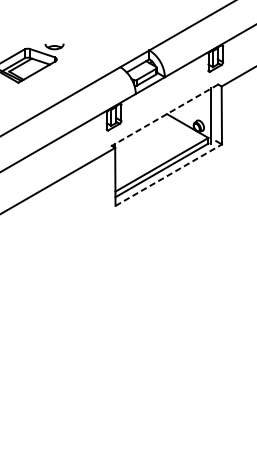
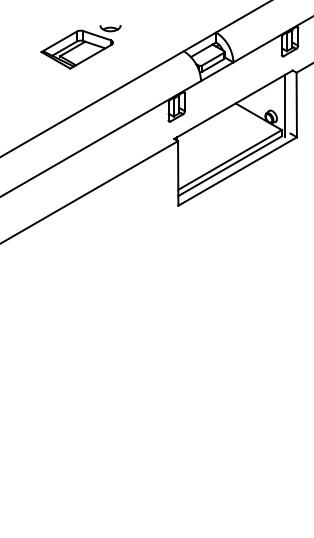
line: (165, 115) -> (233, 105), dashed -> solid
line: (169, 175) -> (238, 171), dashed -> solid

